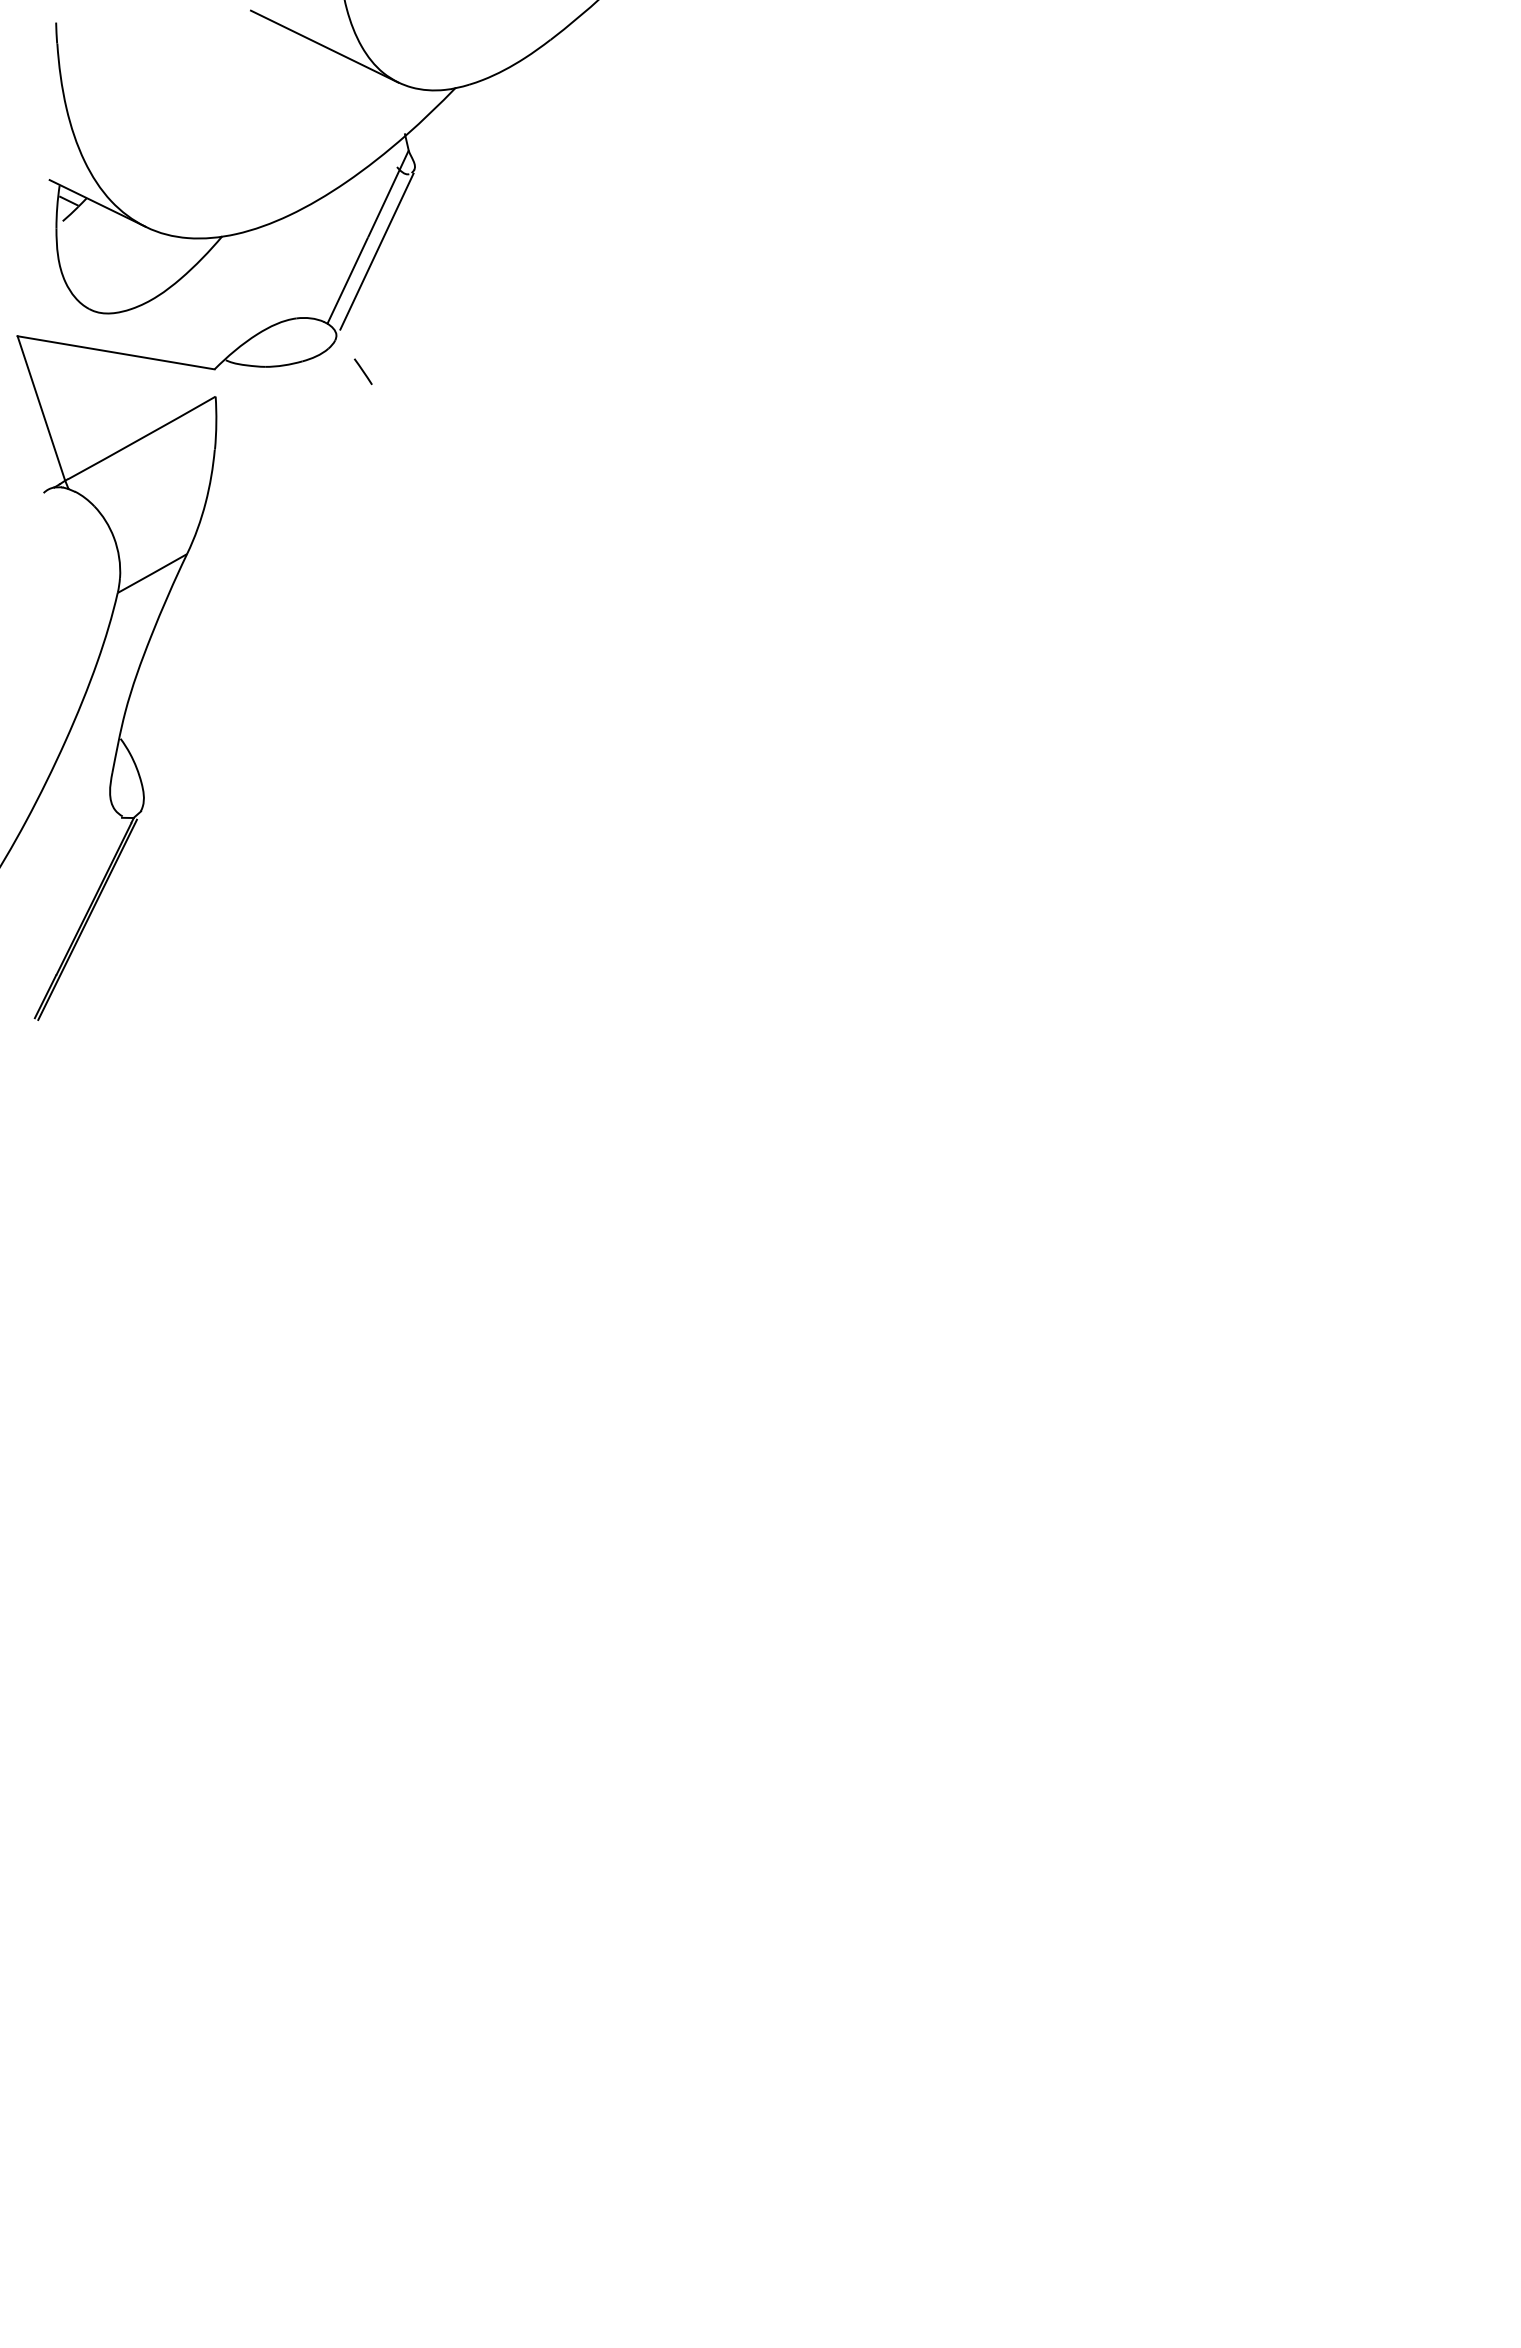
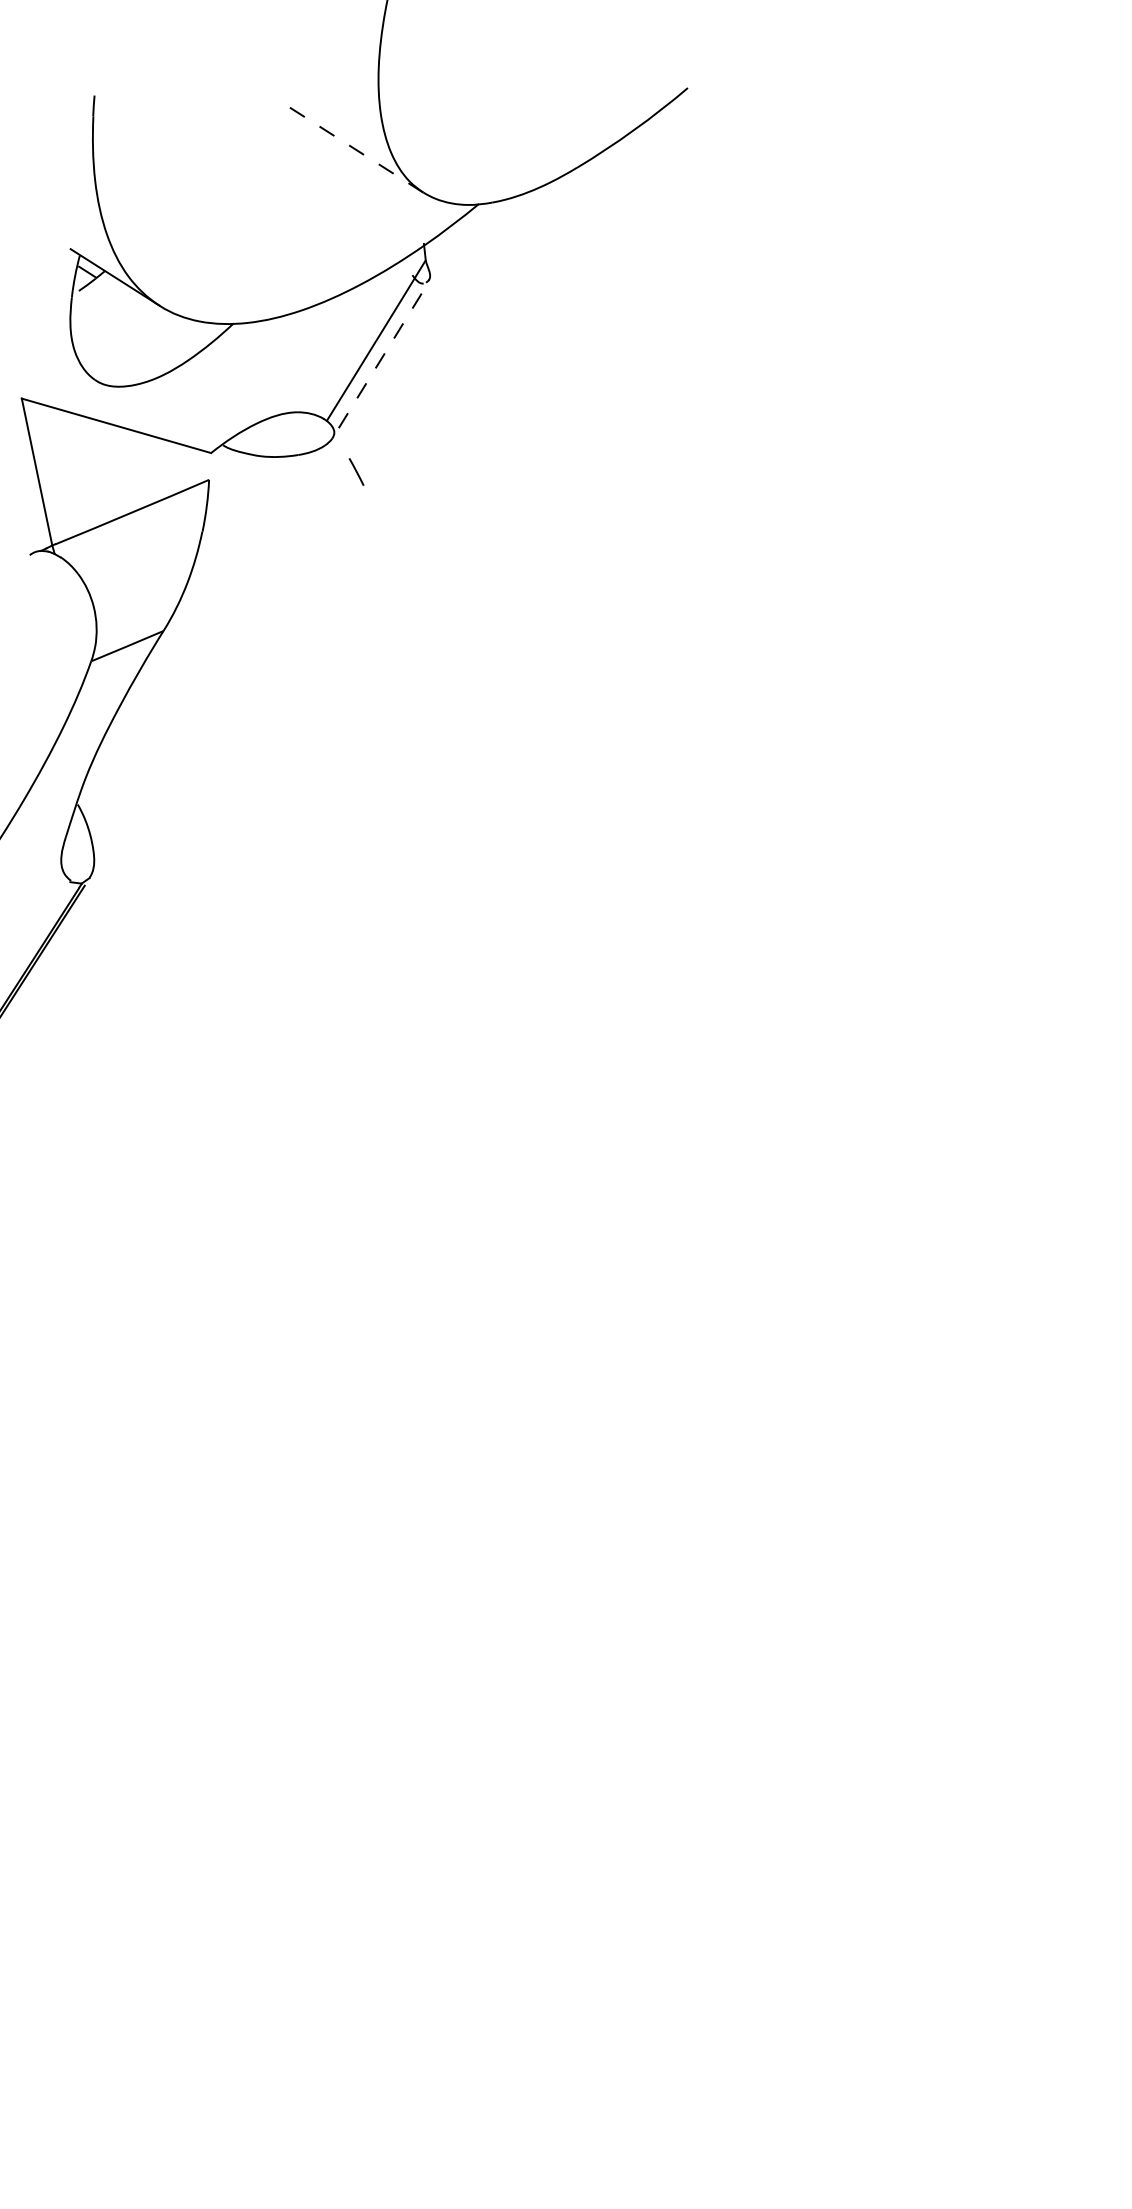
line: (324, 46) -> (354, 148), solid -> dashed
line: (377, 251) -> (383, 355), solid -> dashed

